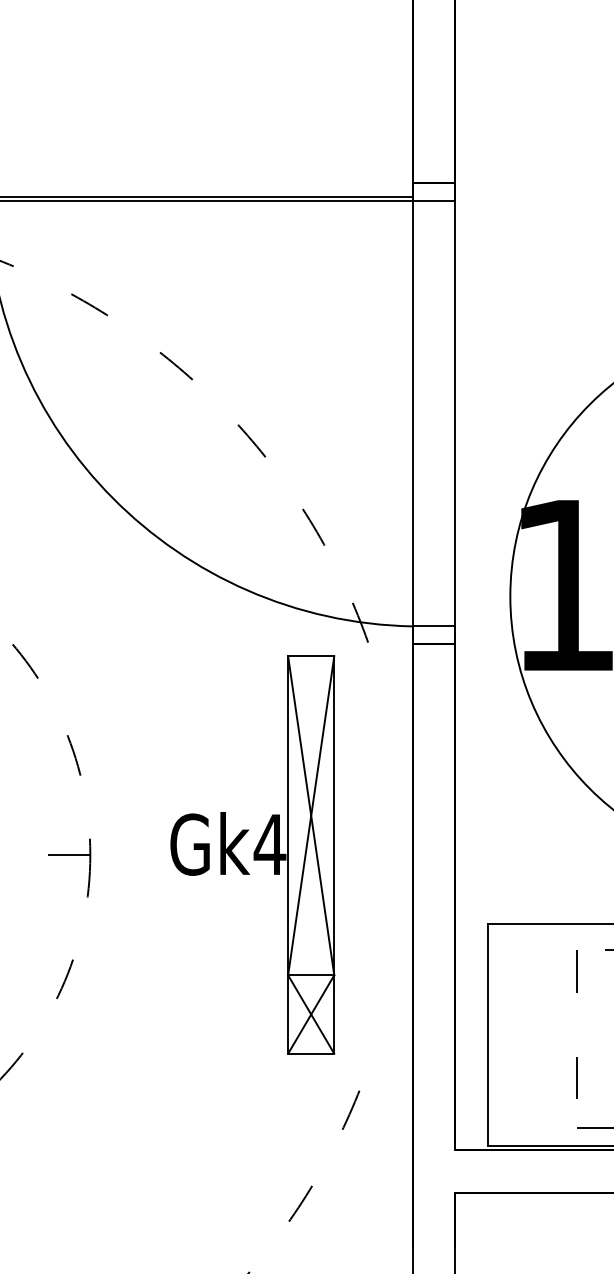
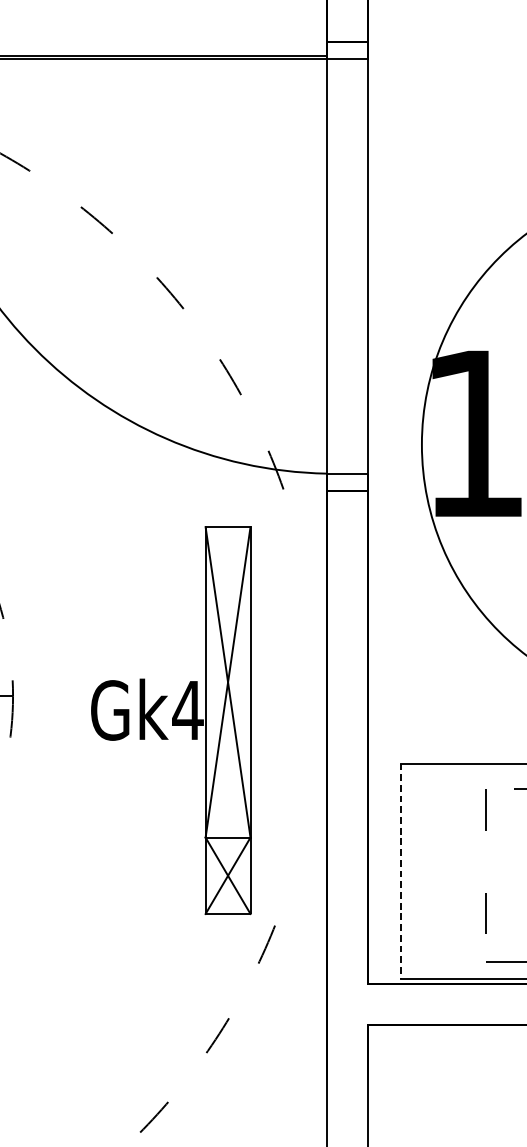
part: (252, 854) -> (170, 720), moved
line: (488, 1034) -> (400, 870), solid -> dashed

